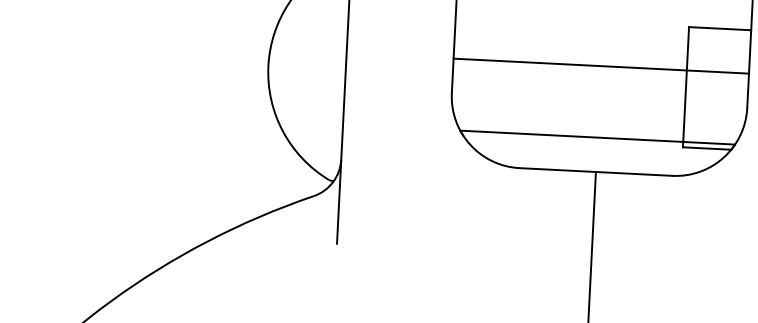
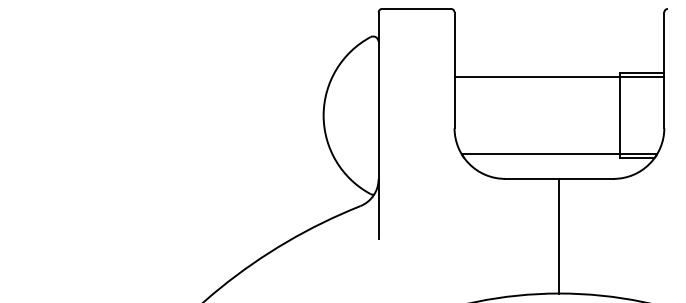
line: (601, 65) -> (559, 76), moved

